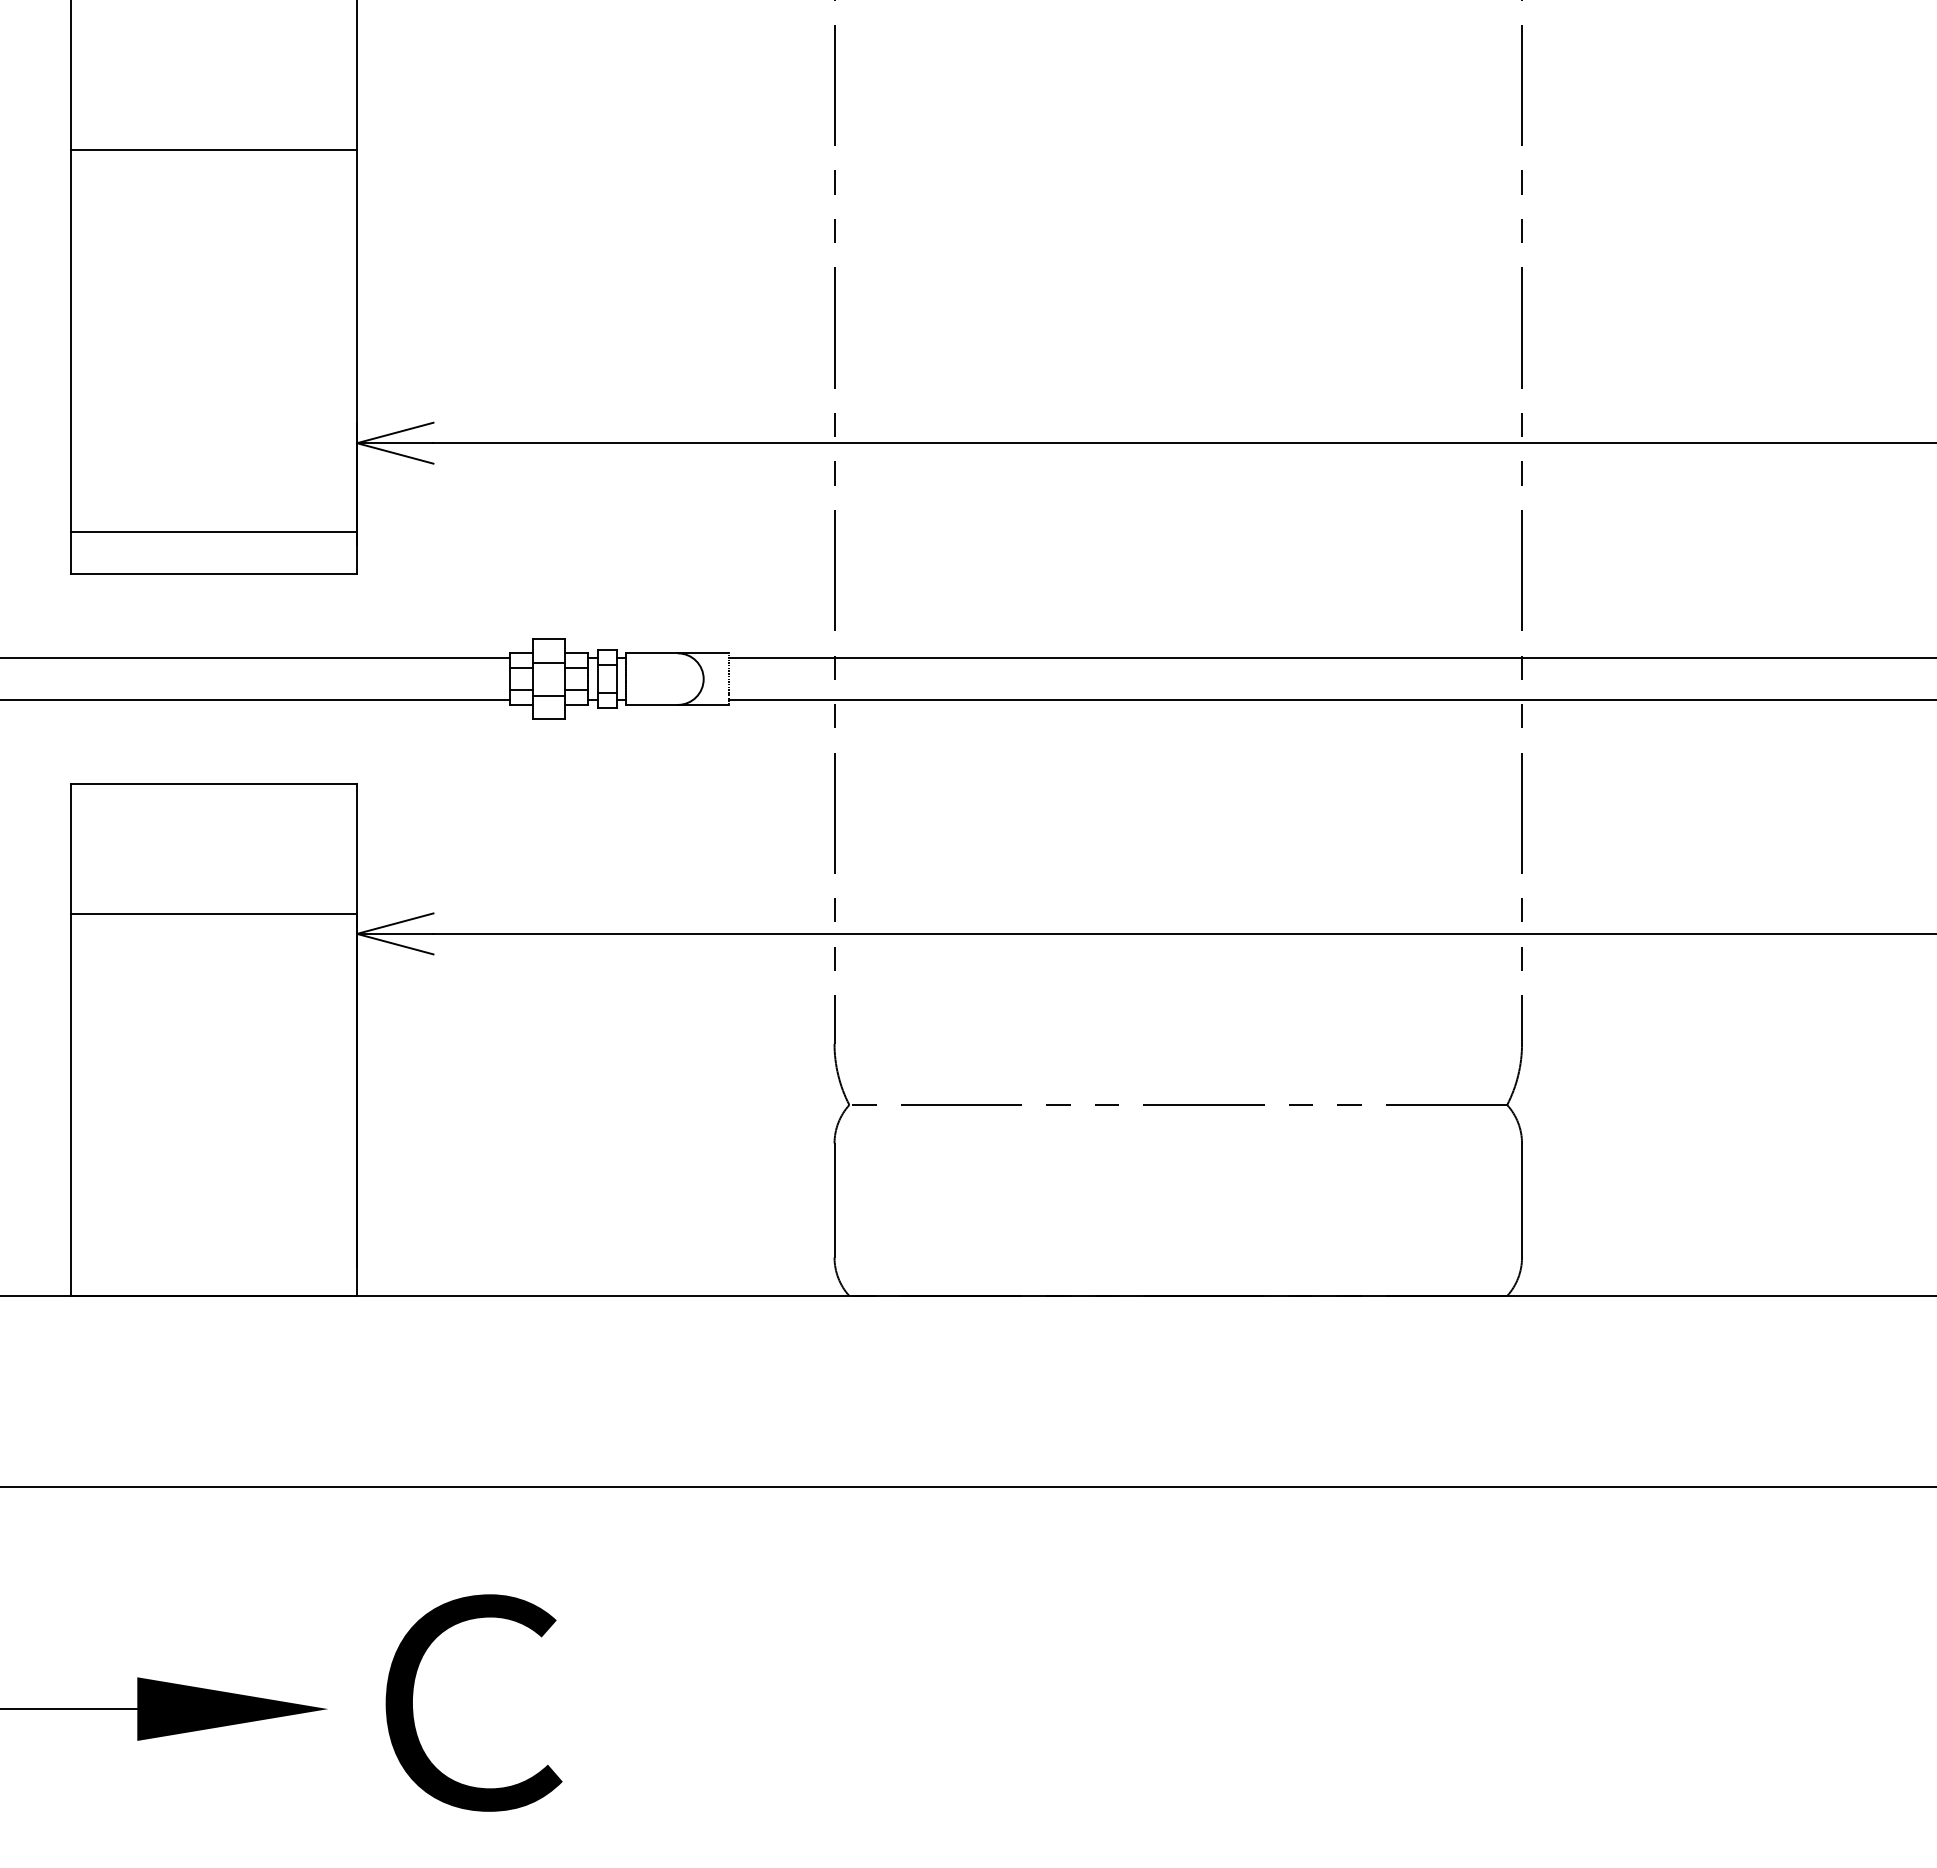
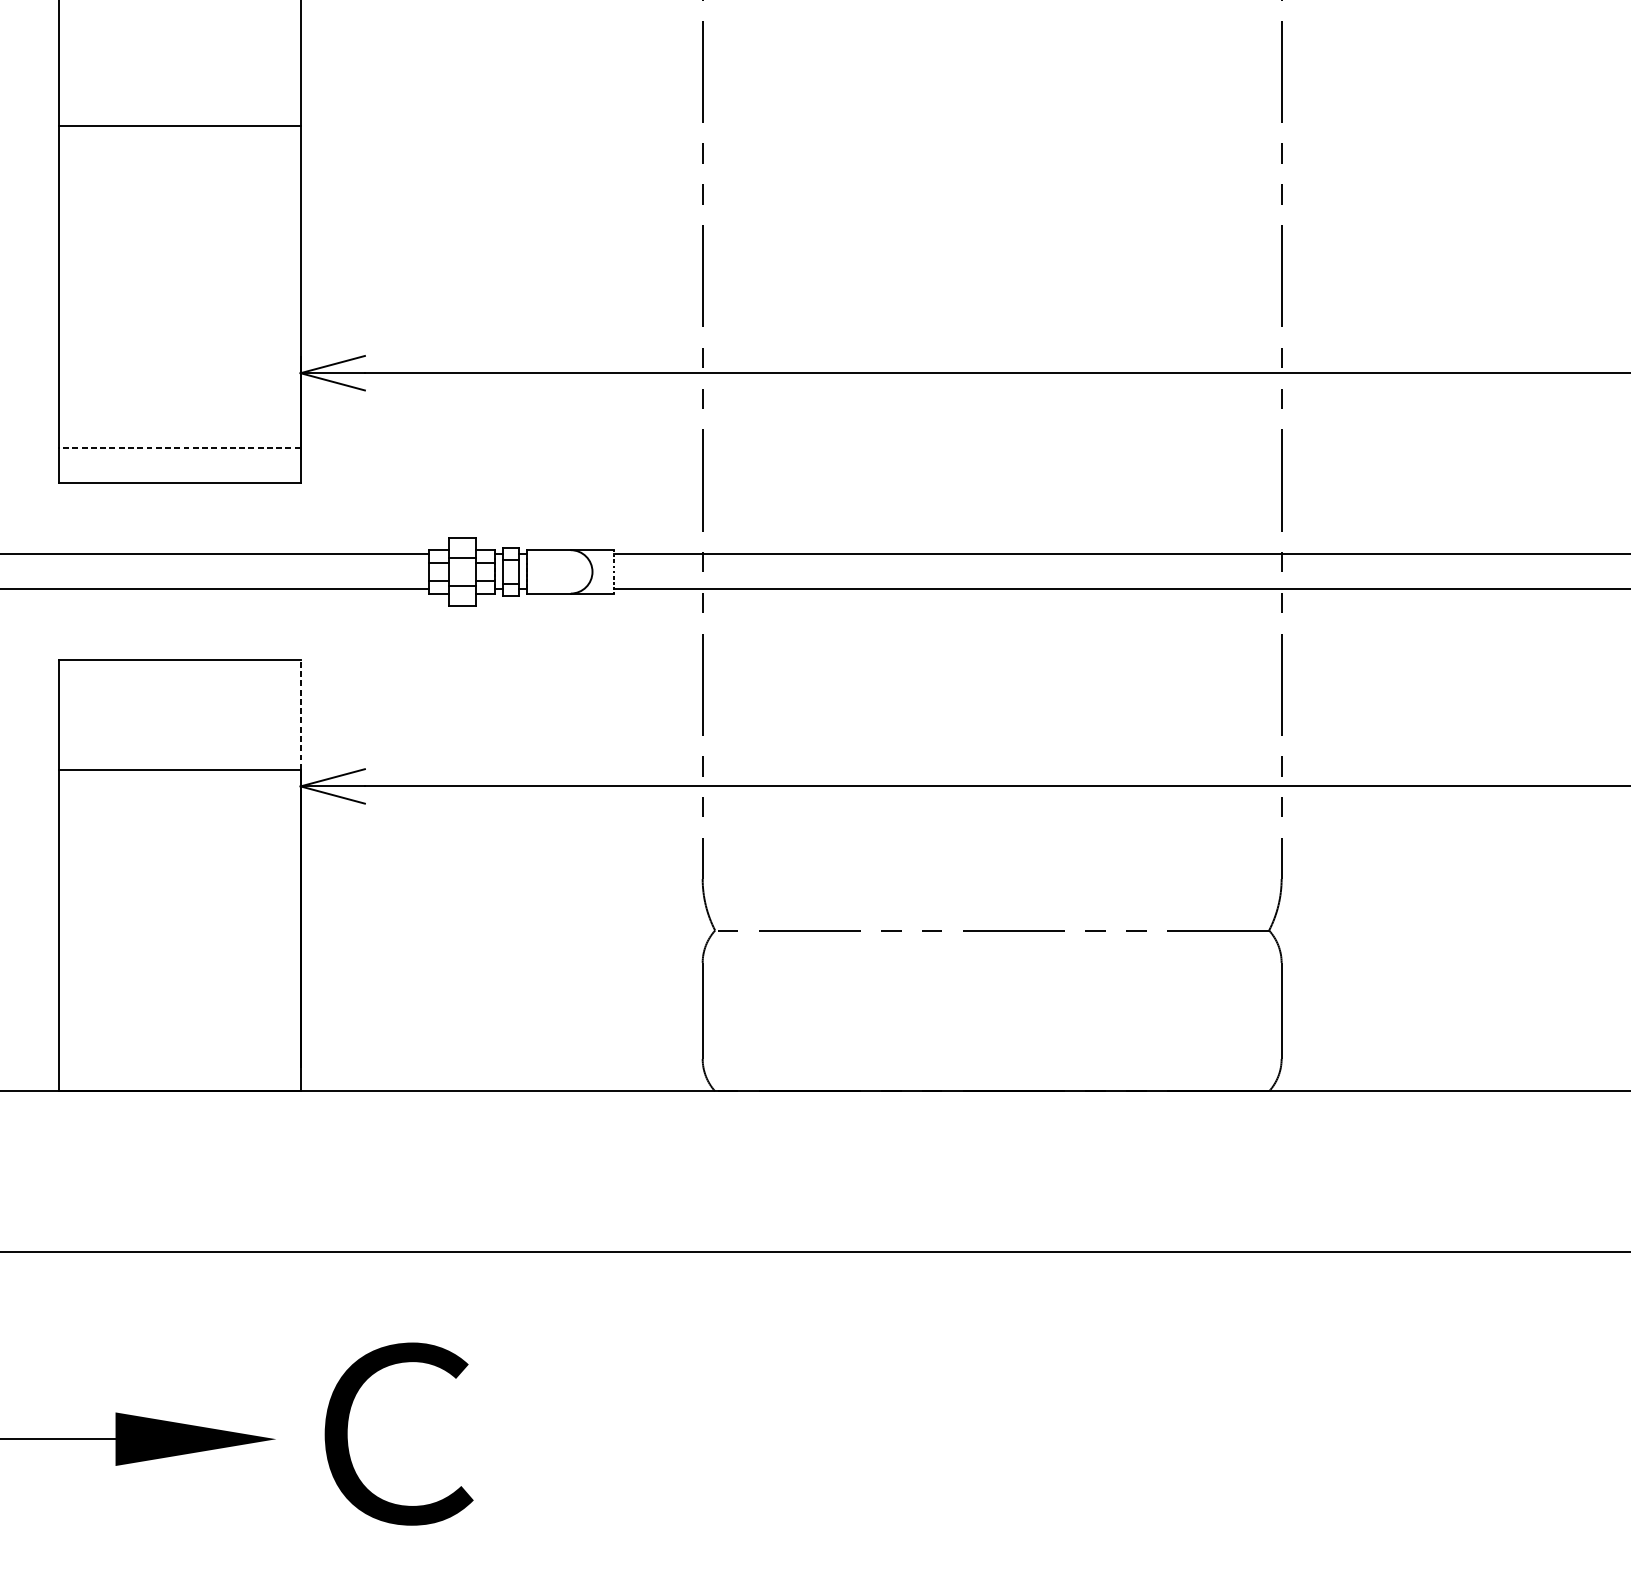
line: (213, 532) -> (179, 448), solid -> dashed
line: (357, 849) -> (300, 715), solid -> dashed

